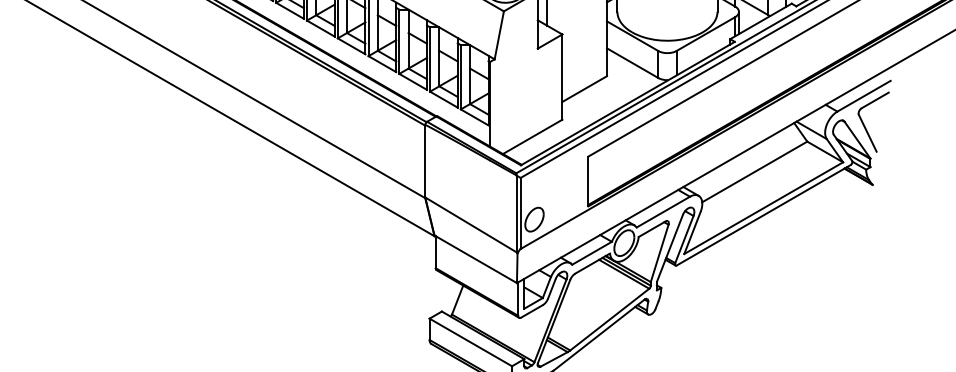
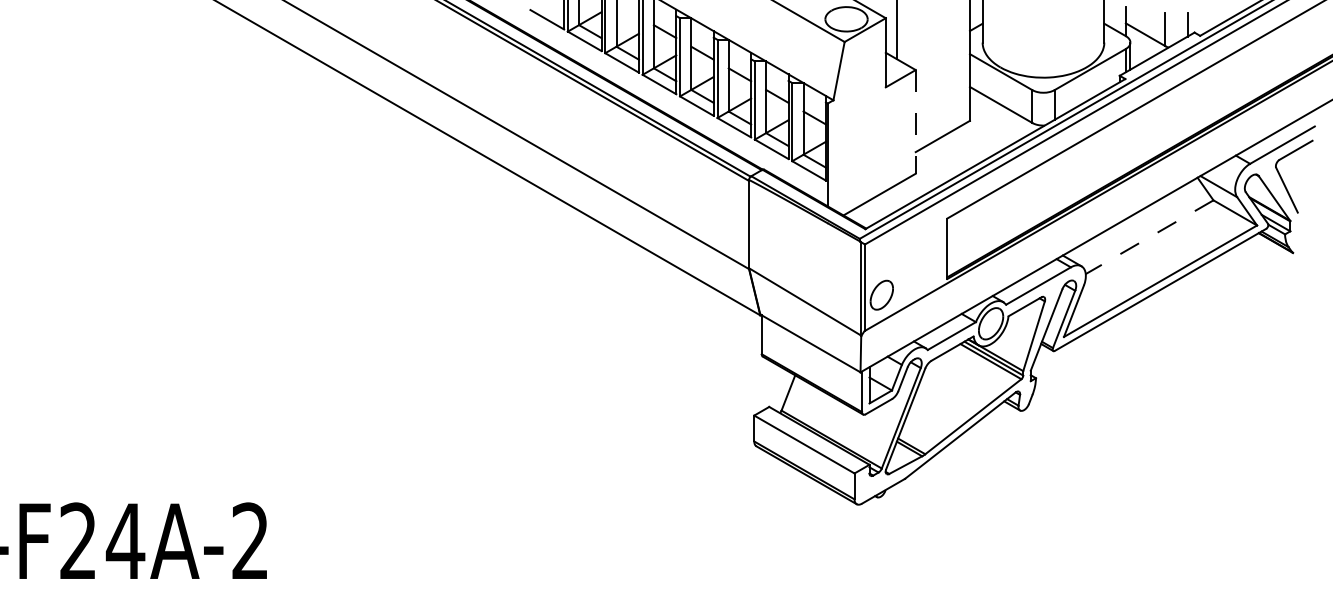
line: (562, 76) -> (915, 121), solid -> dashed
line: (754, 172) -> (1149, 237), solid -> dashed

